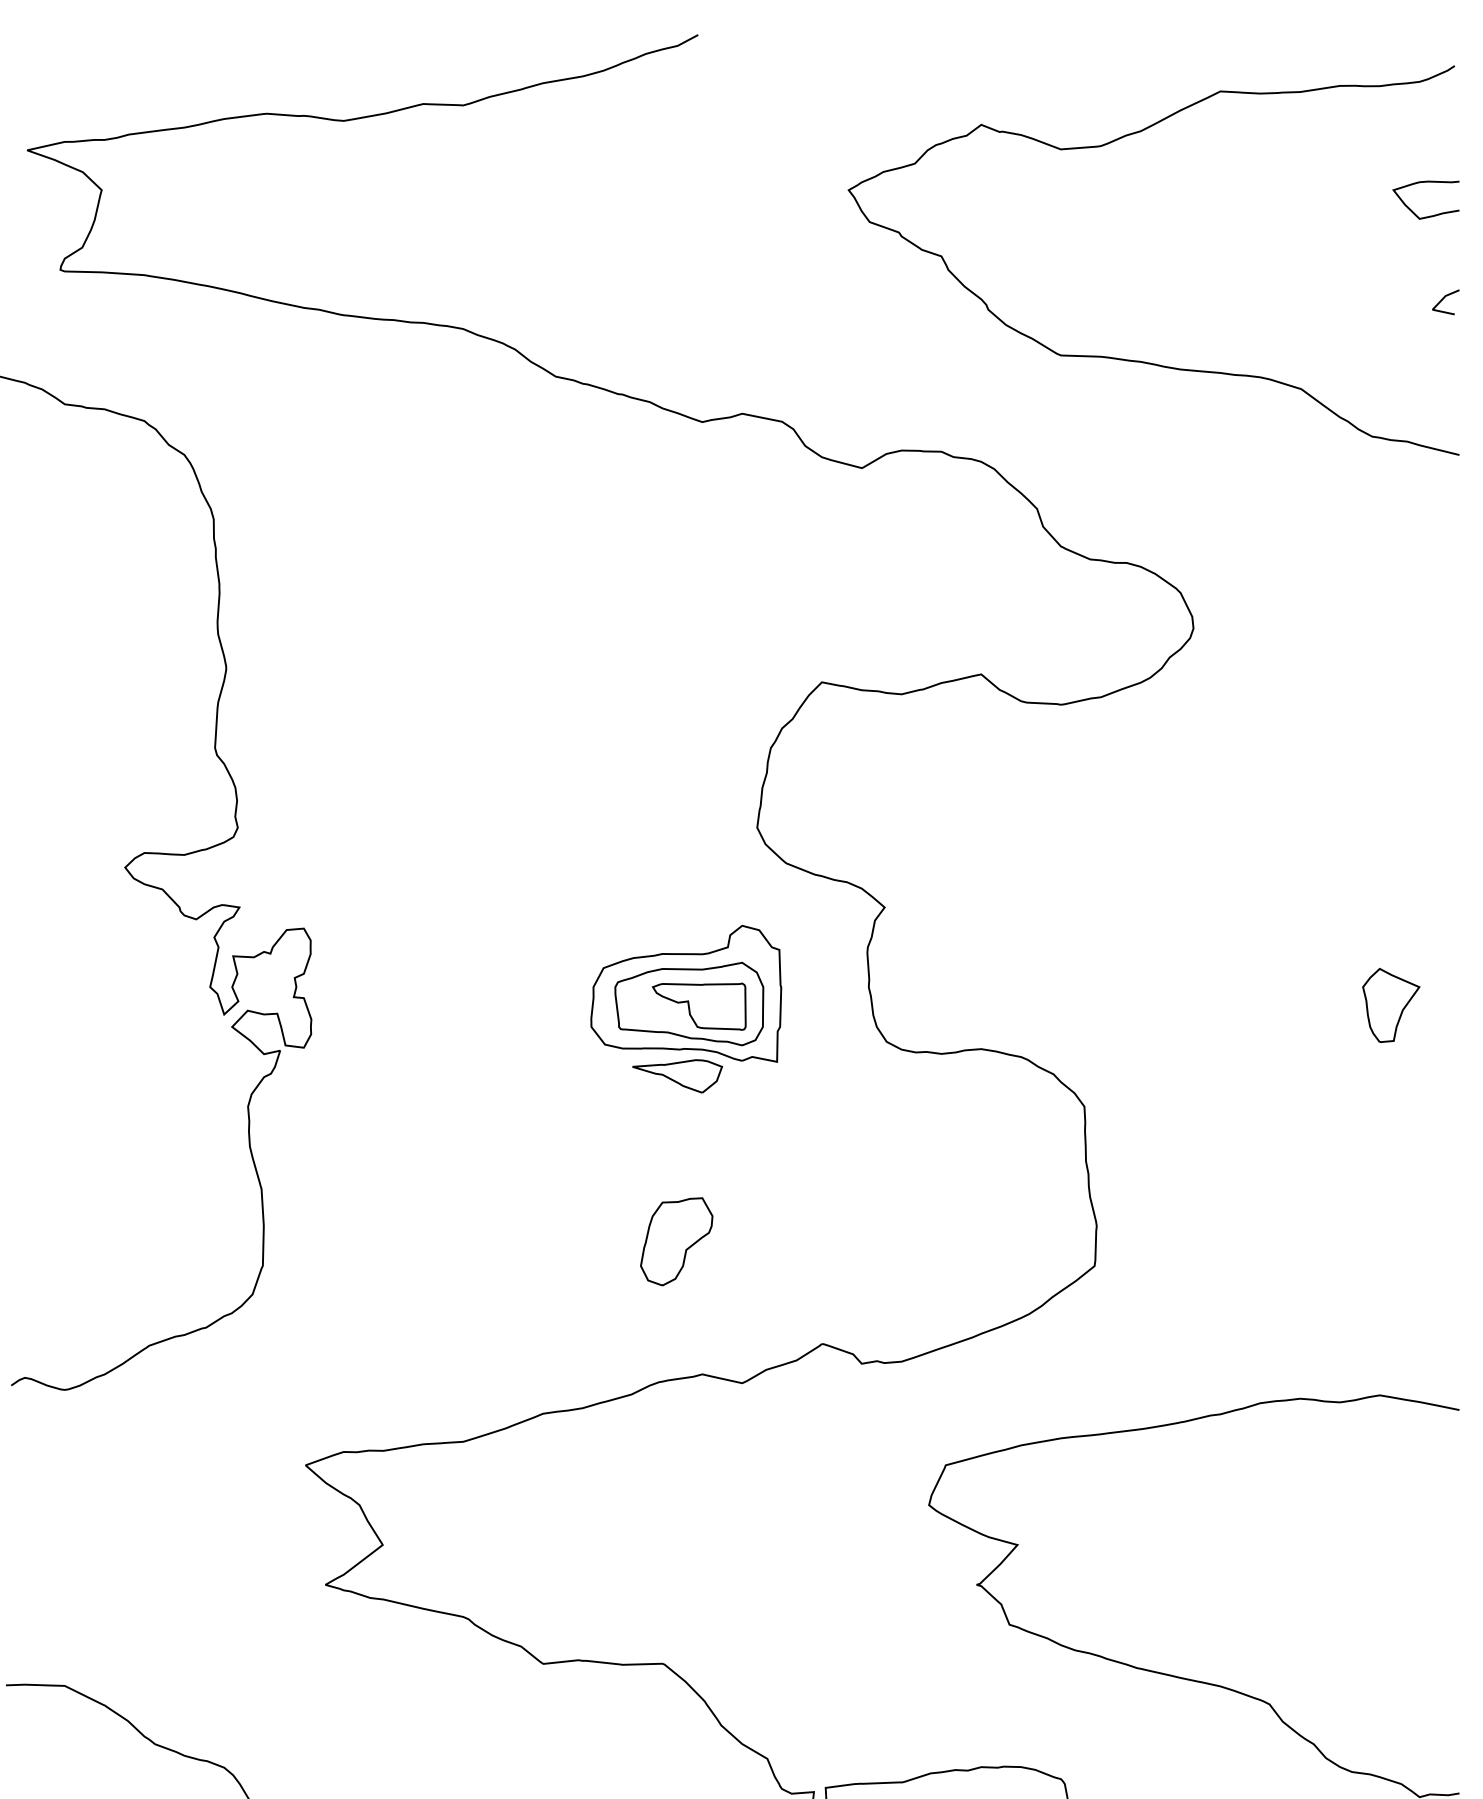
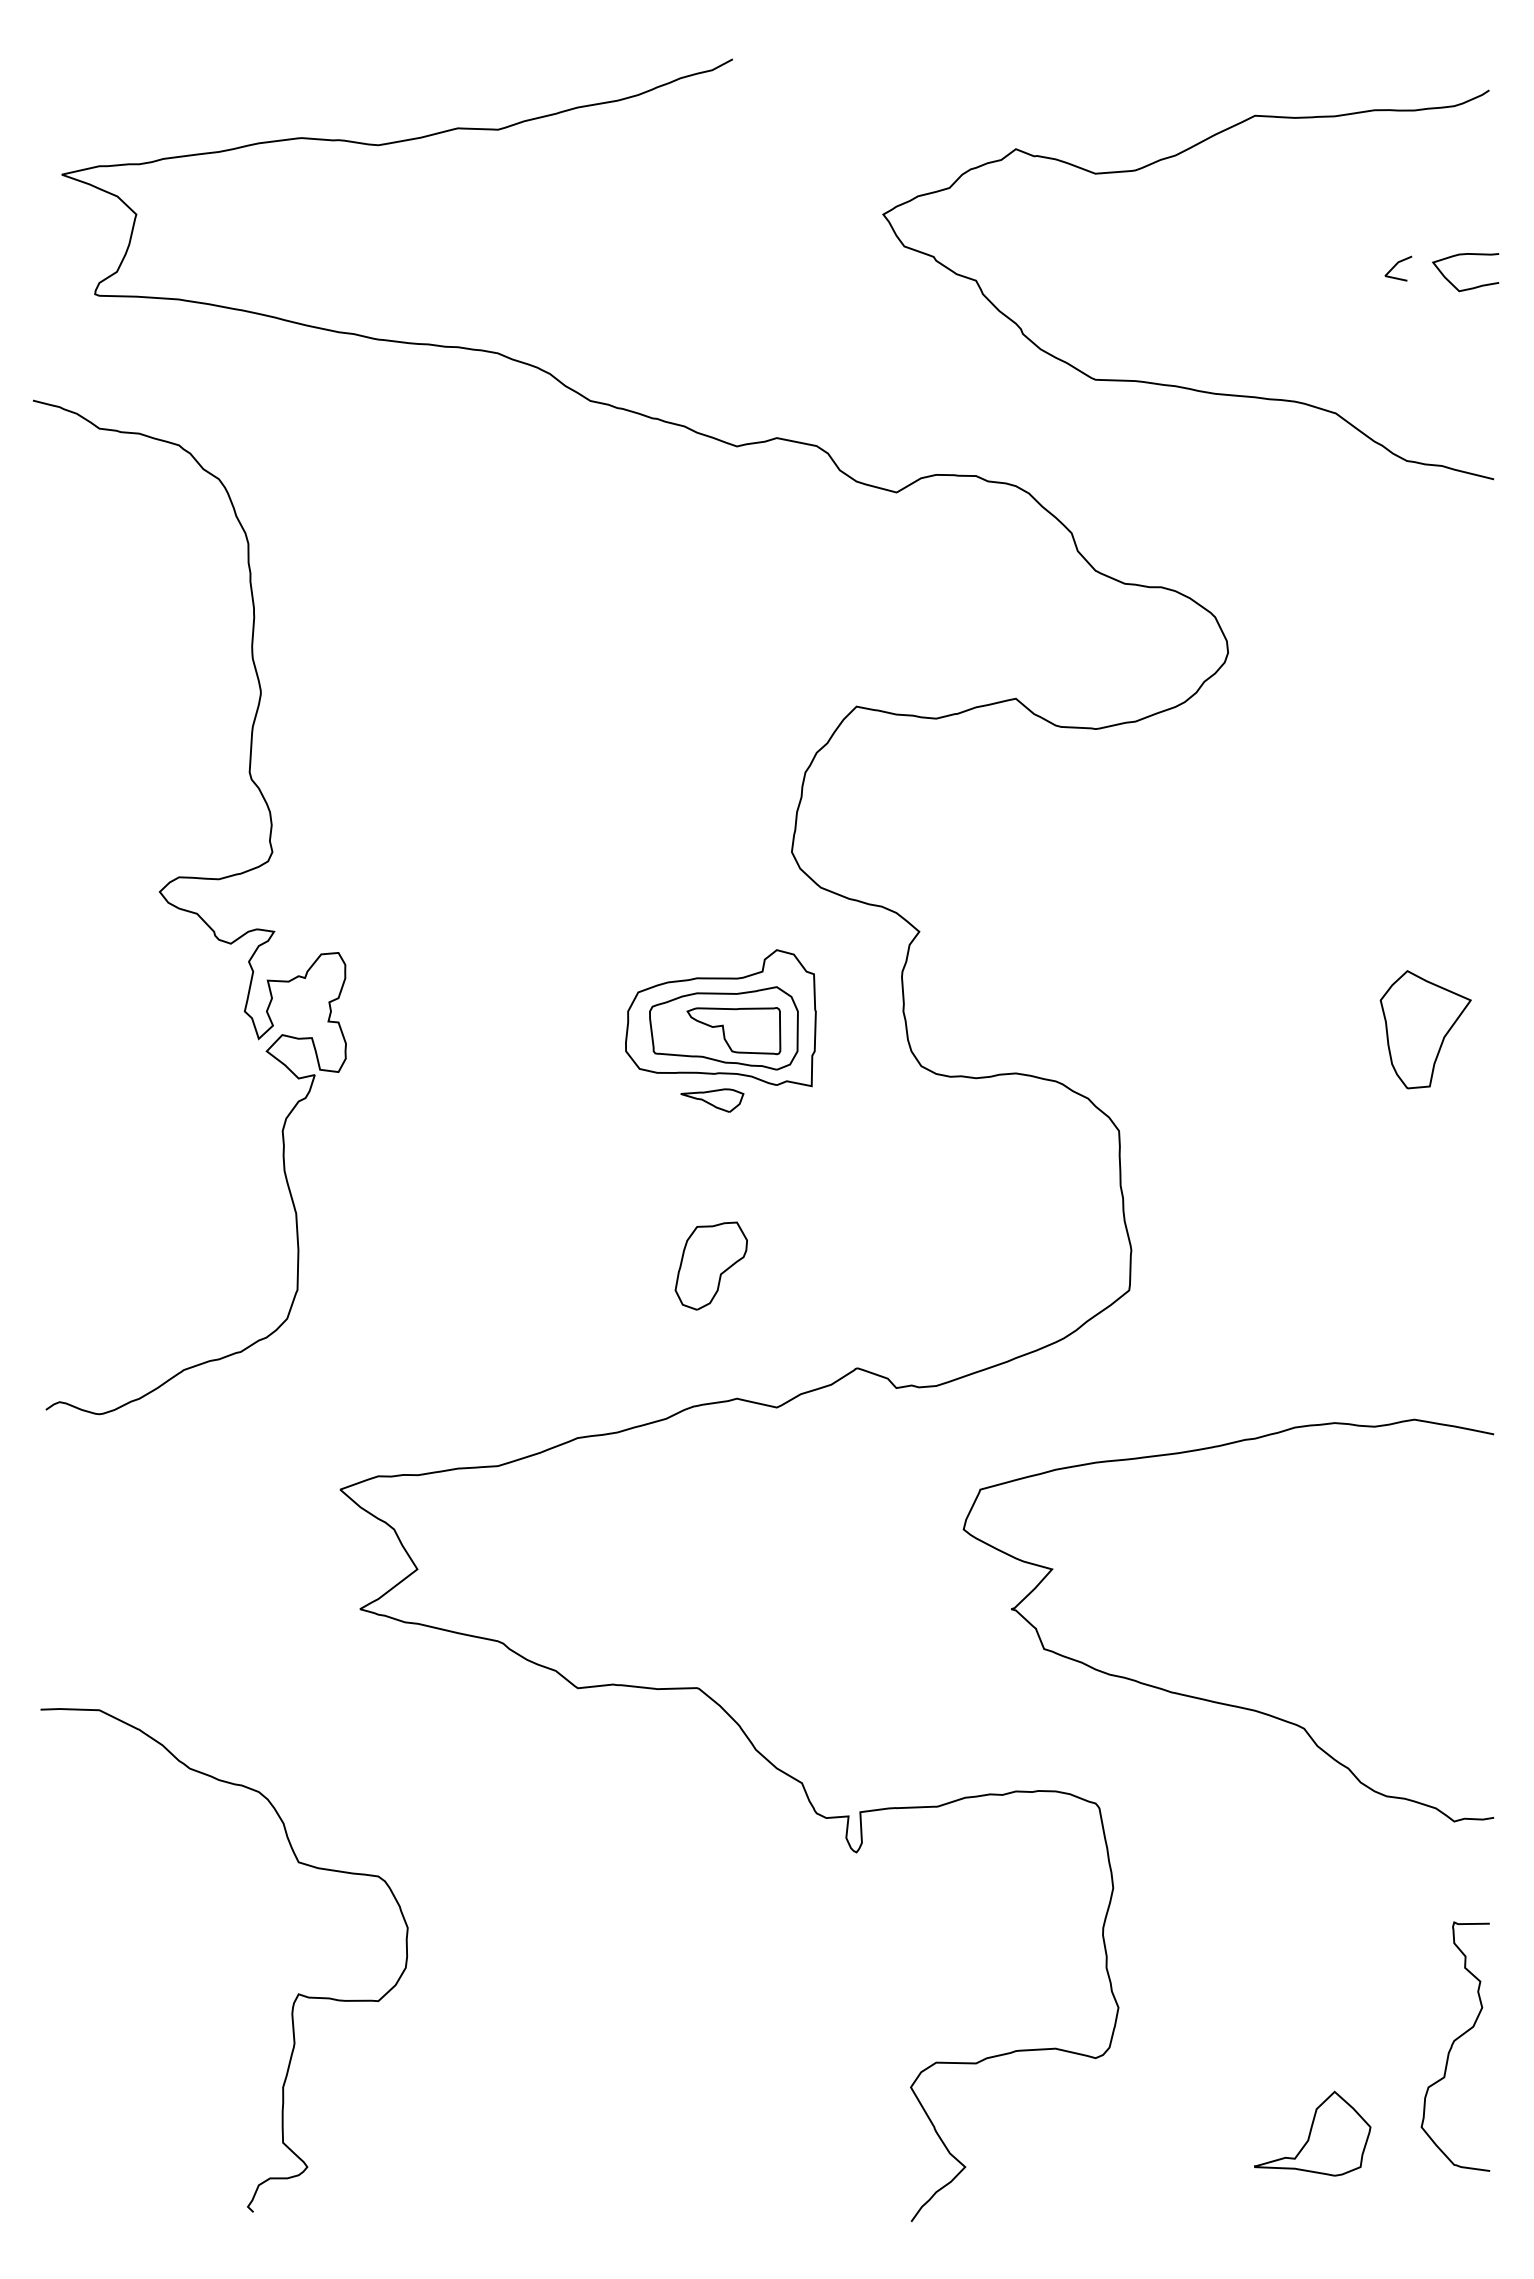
curve: (1426, 216) -> (1466, 288), moved
line: (1443, 299) -> (1396, 265), moved
part: (1390, 1005) -> (1425, 1029), size x1.6
part: (677, 1076) -> (712, 1100), size x0.7

